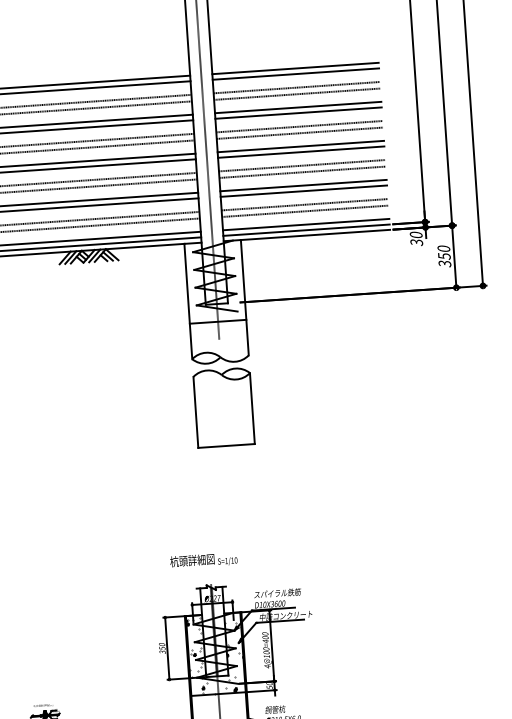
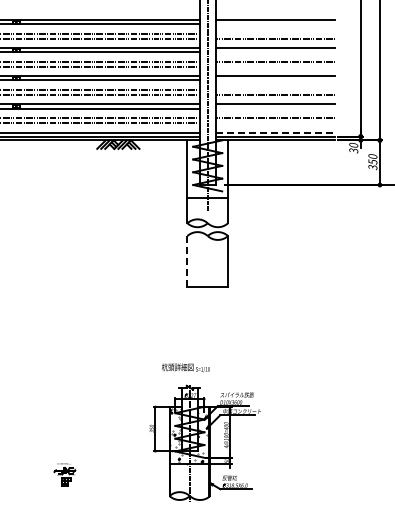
line: (295, 74) -> (275, 24), removed
line: (296, 88) -> (275, 34), removed
line: (298, 113) -> (275, 52), removed
line: (299, 132) -> (275, 66), removed
line: (301, 152) -> (275, 80), removed
line: (302, 166) -> (275, 90), removed
line: (303, 191) -> (275, 108), removed
line: (305, 210) -> (275, 122), removed
line: (306, 224) -> (275, 132), solid -> dashed
line: (195, 412) -> (187, 261), solid -> dashed

